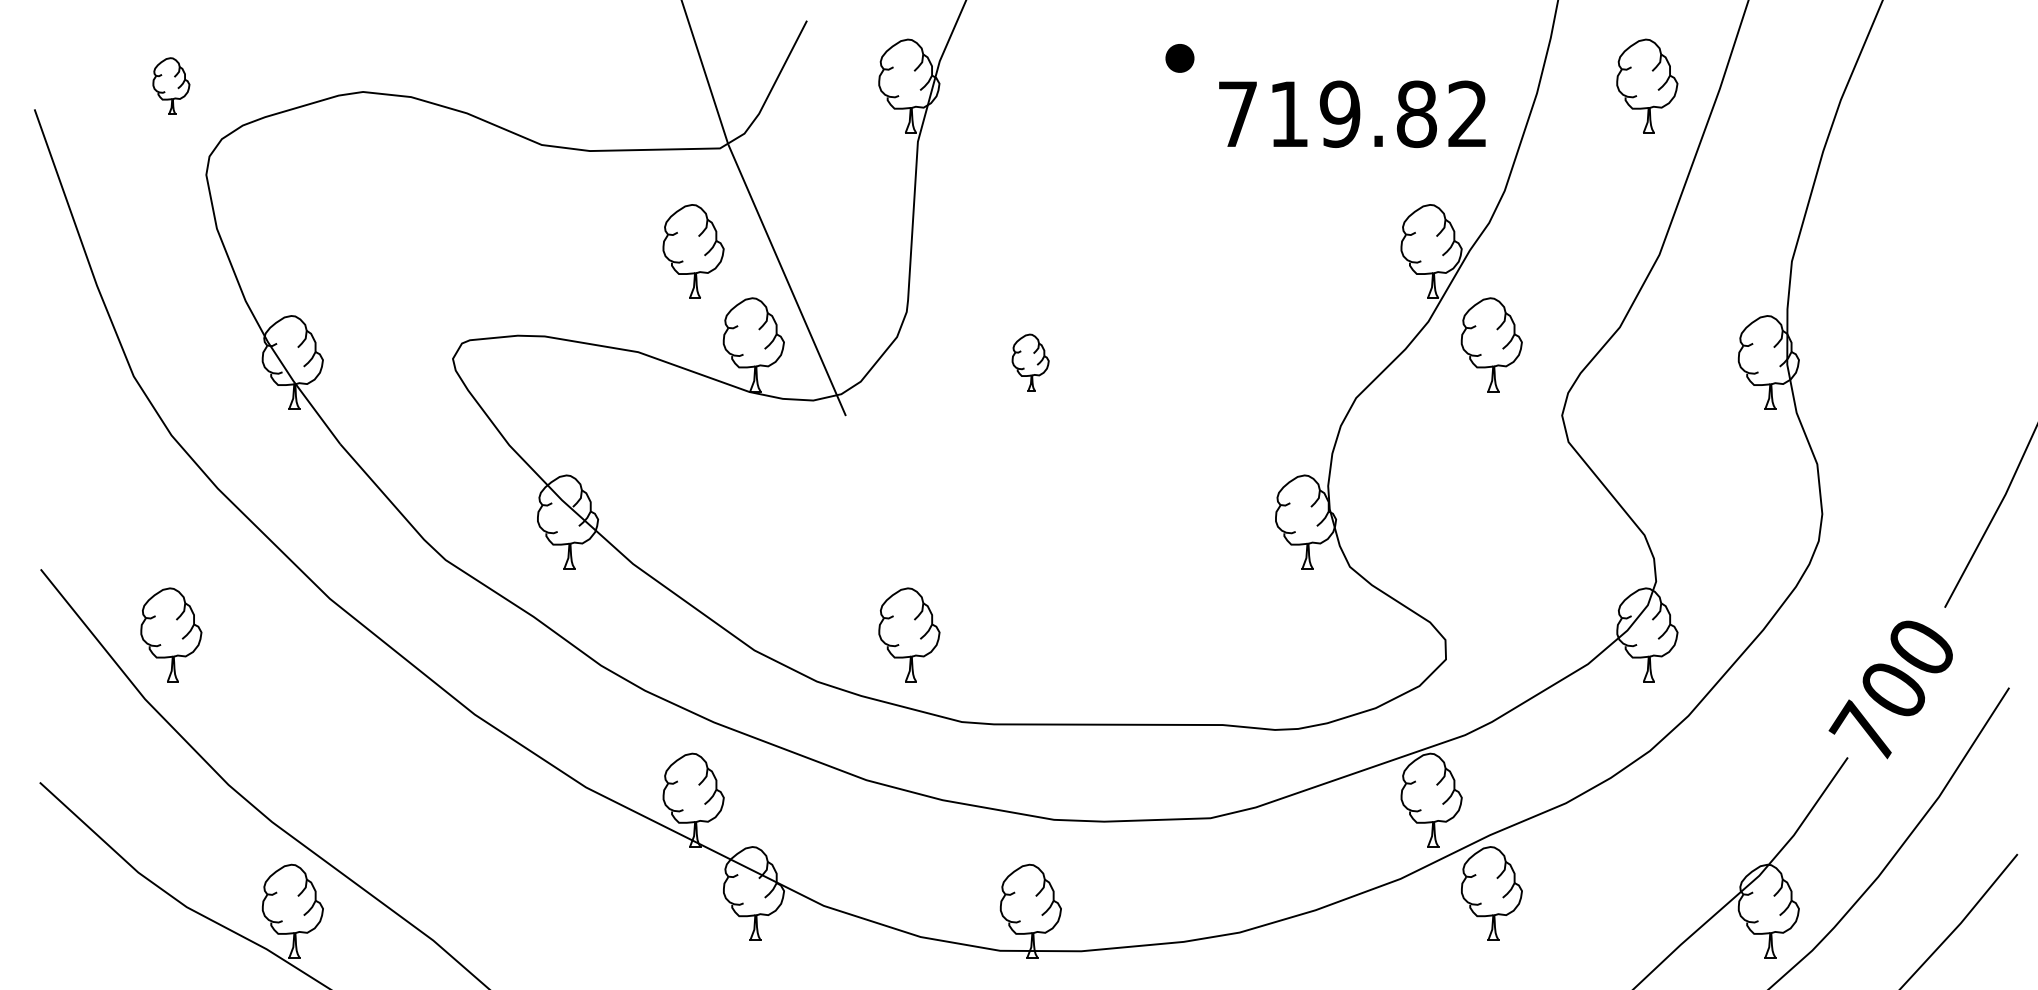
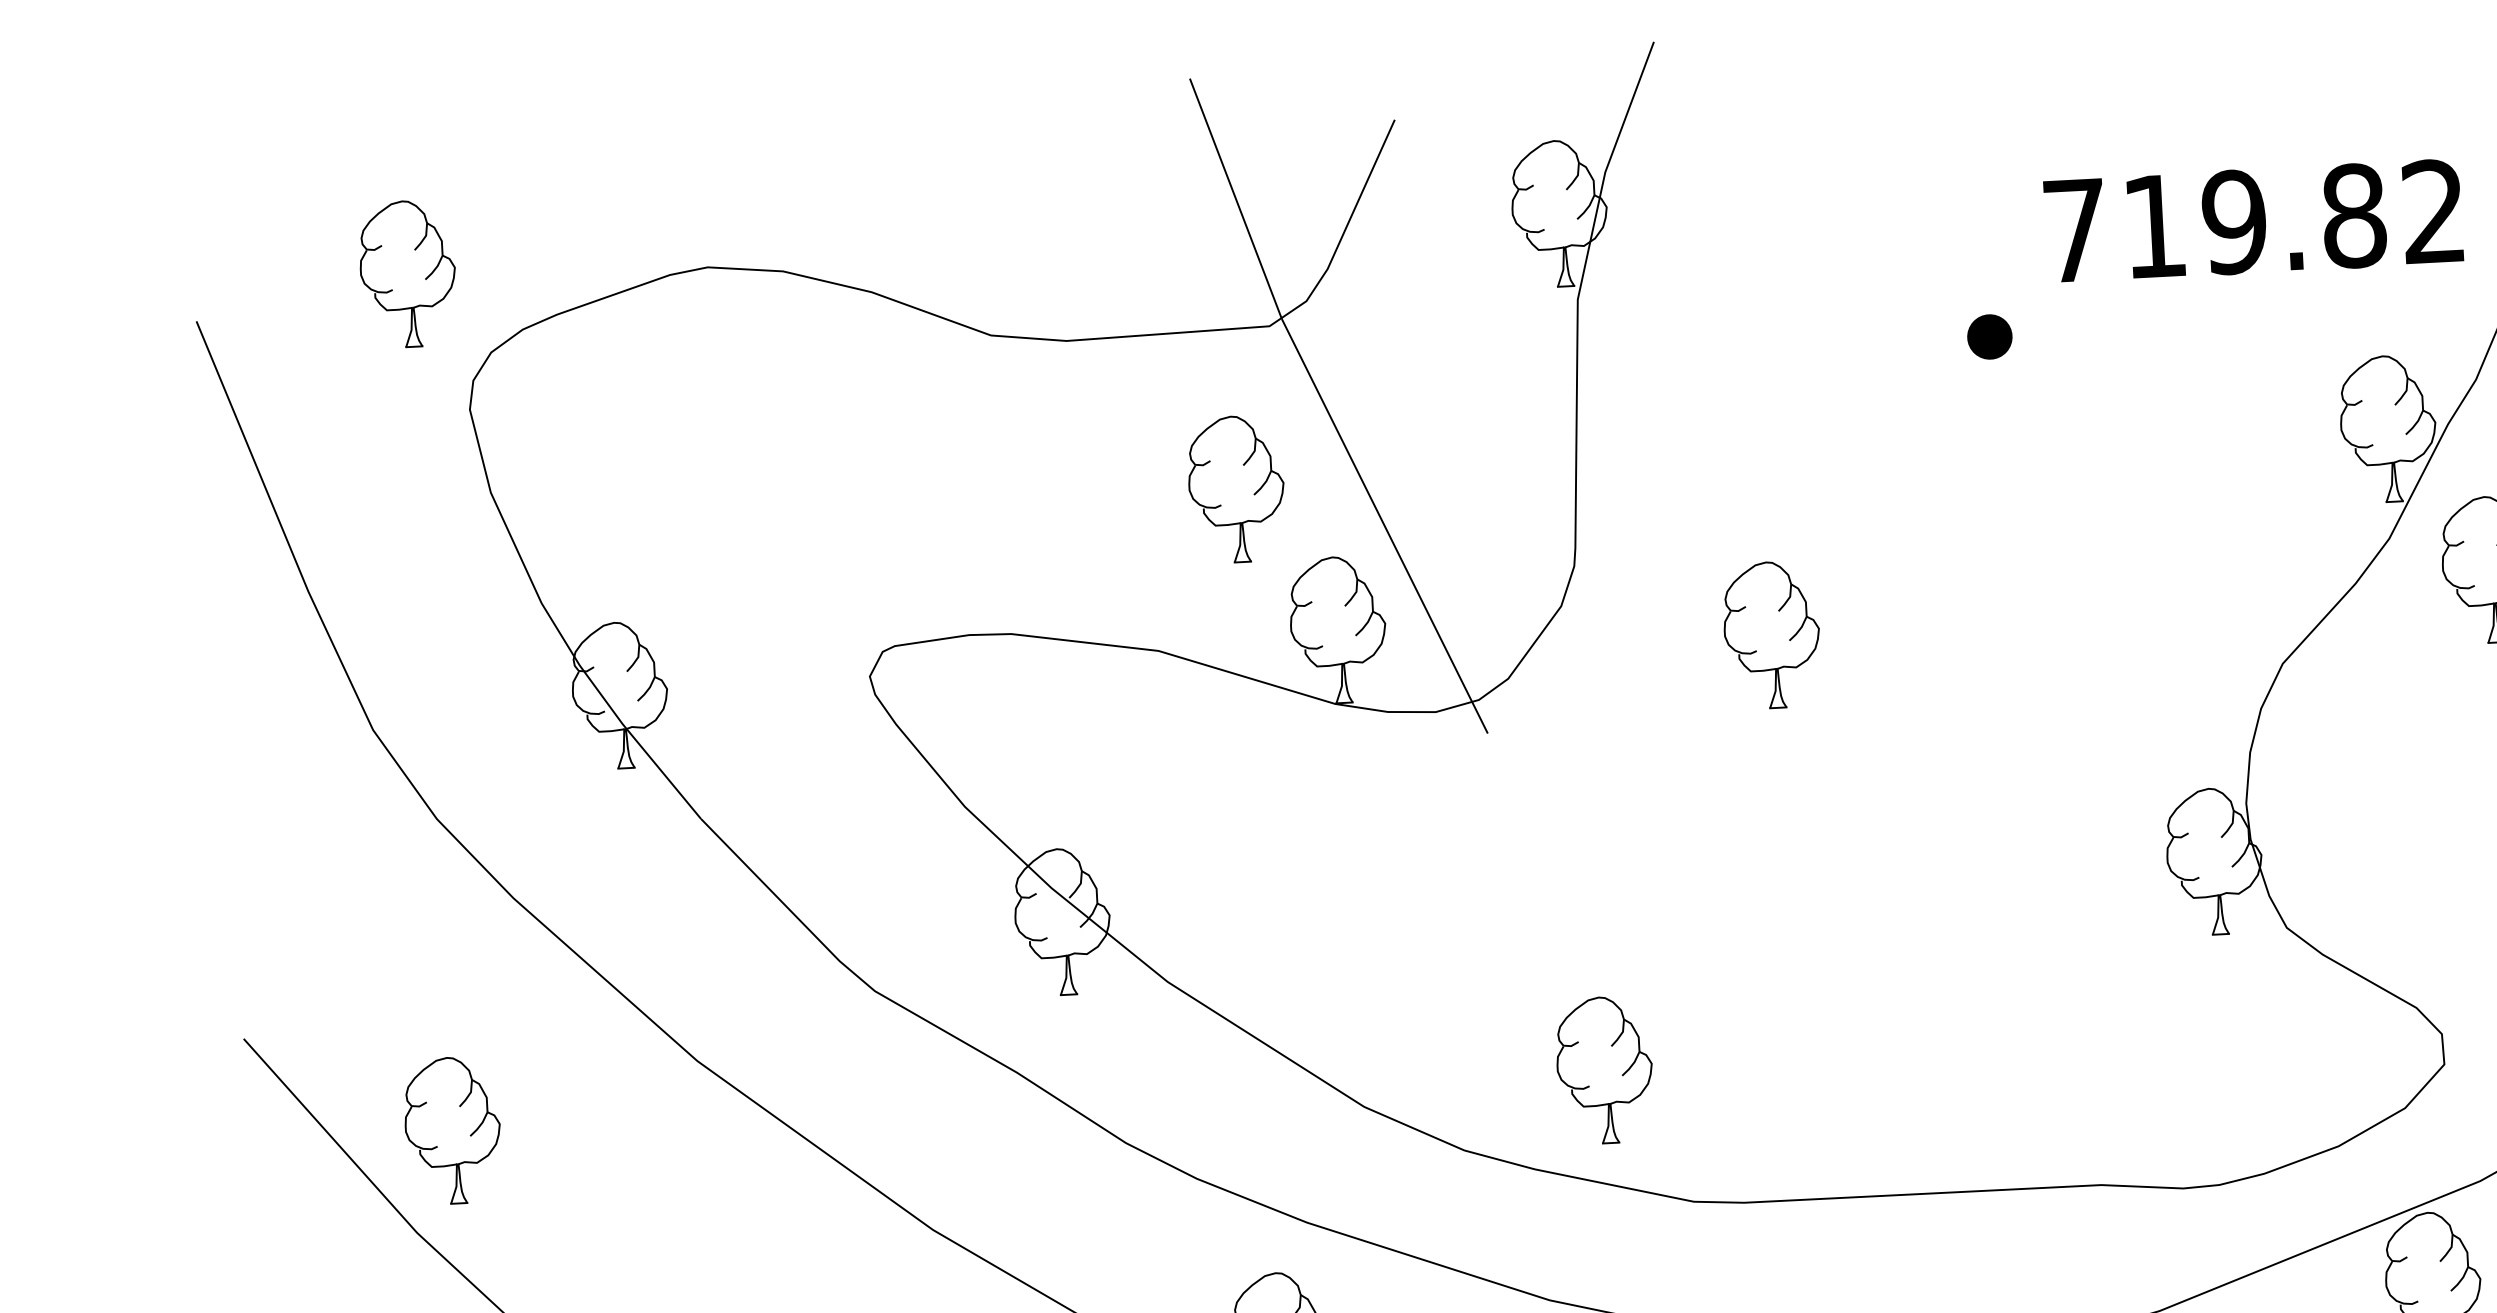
part: (1179, 58) -> (1989, 337), moved
part: (171, 85) -> (408, 272), size x1.67
part: (1030, 362) -> (1771, 634), size x1.67

